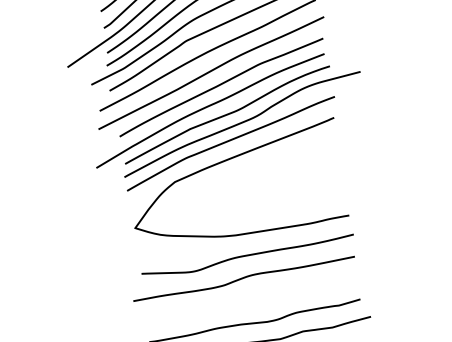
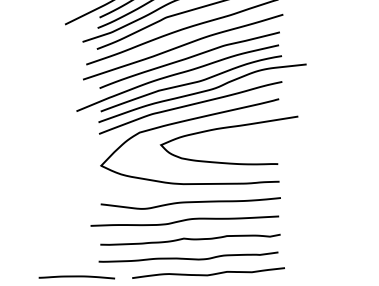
curve: (279, 161) -> (228, 128), added
curve: (254, 299) -> (190, 239), added

